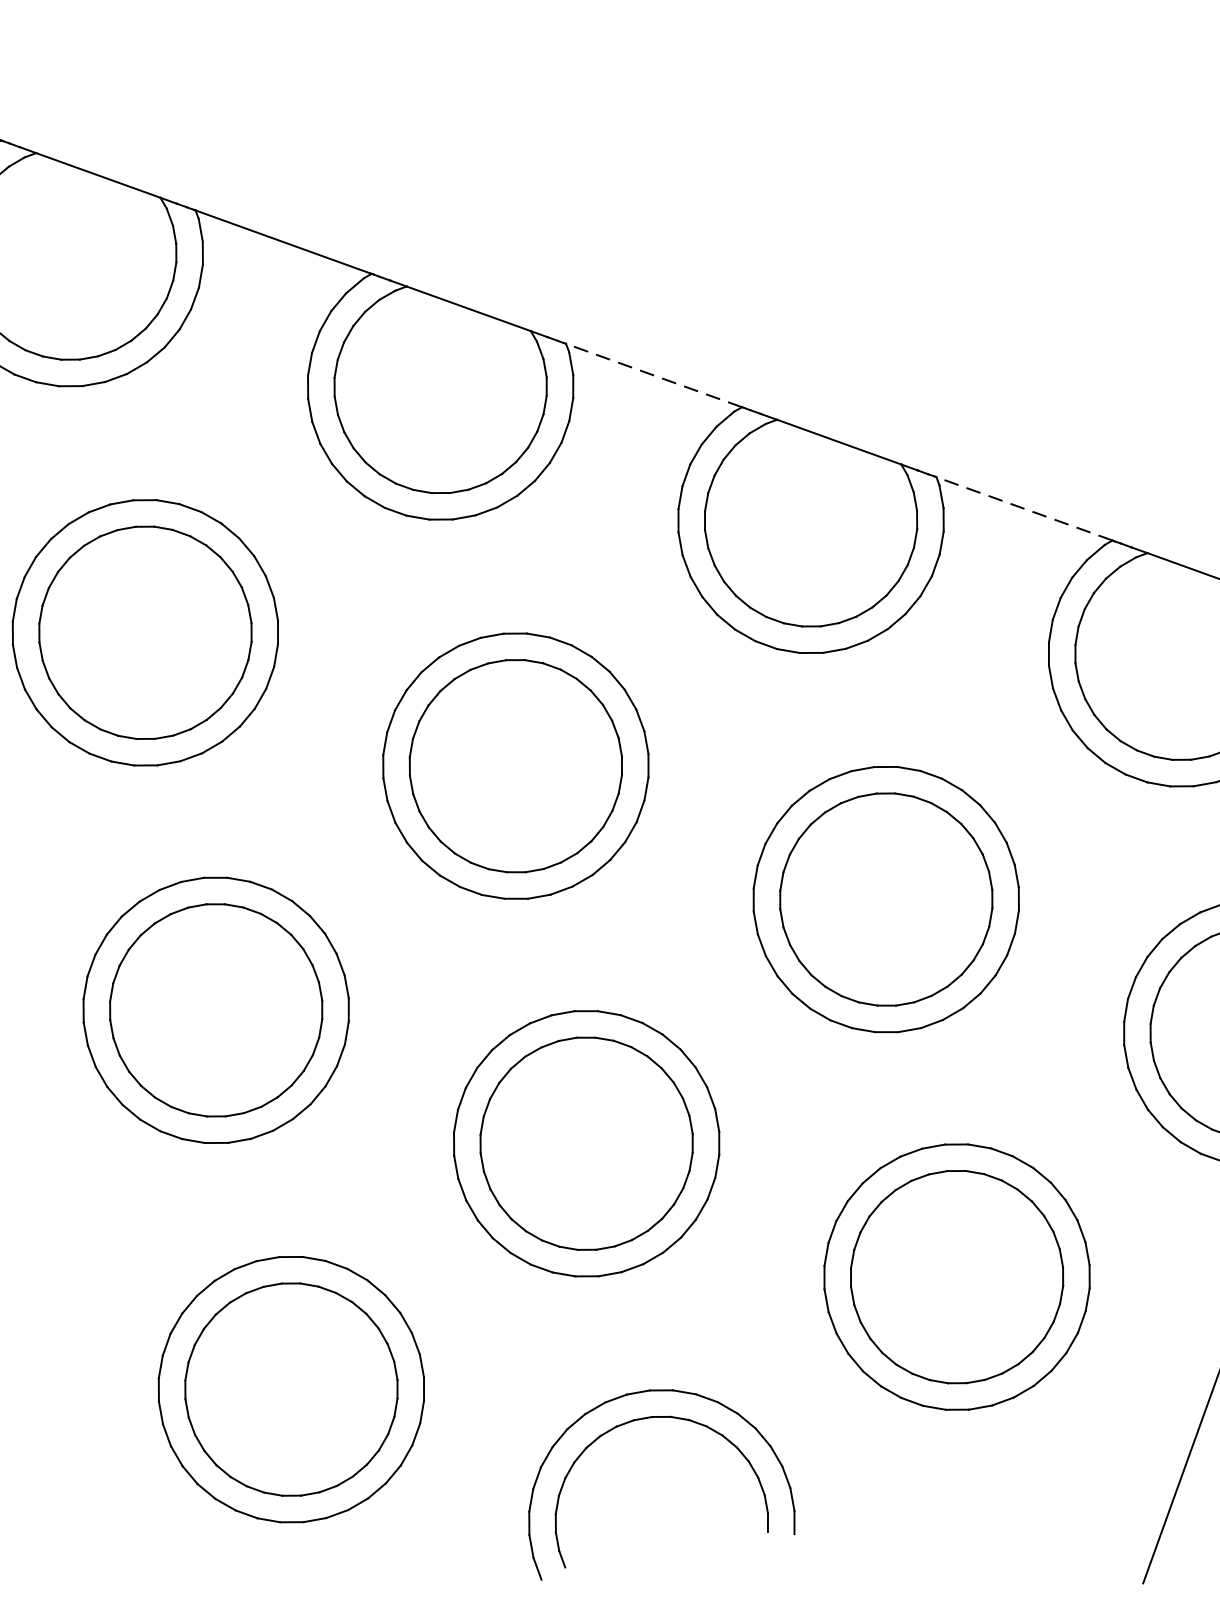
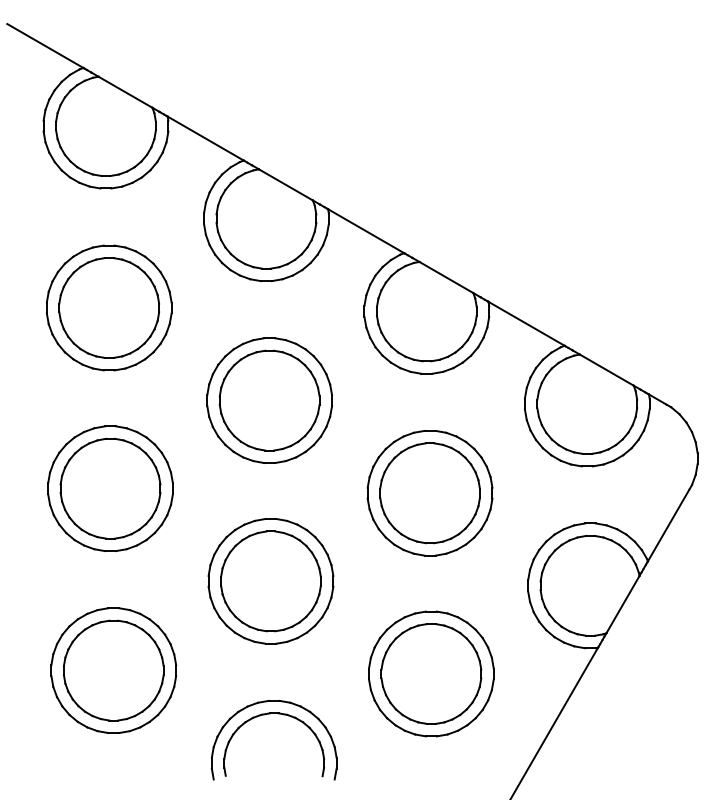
line: (652, 374) -> (365, 230), dashed -> solid
line: (1024, 508) -> (526, 323), dashed -> solid

